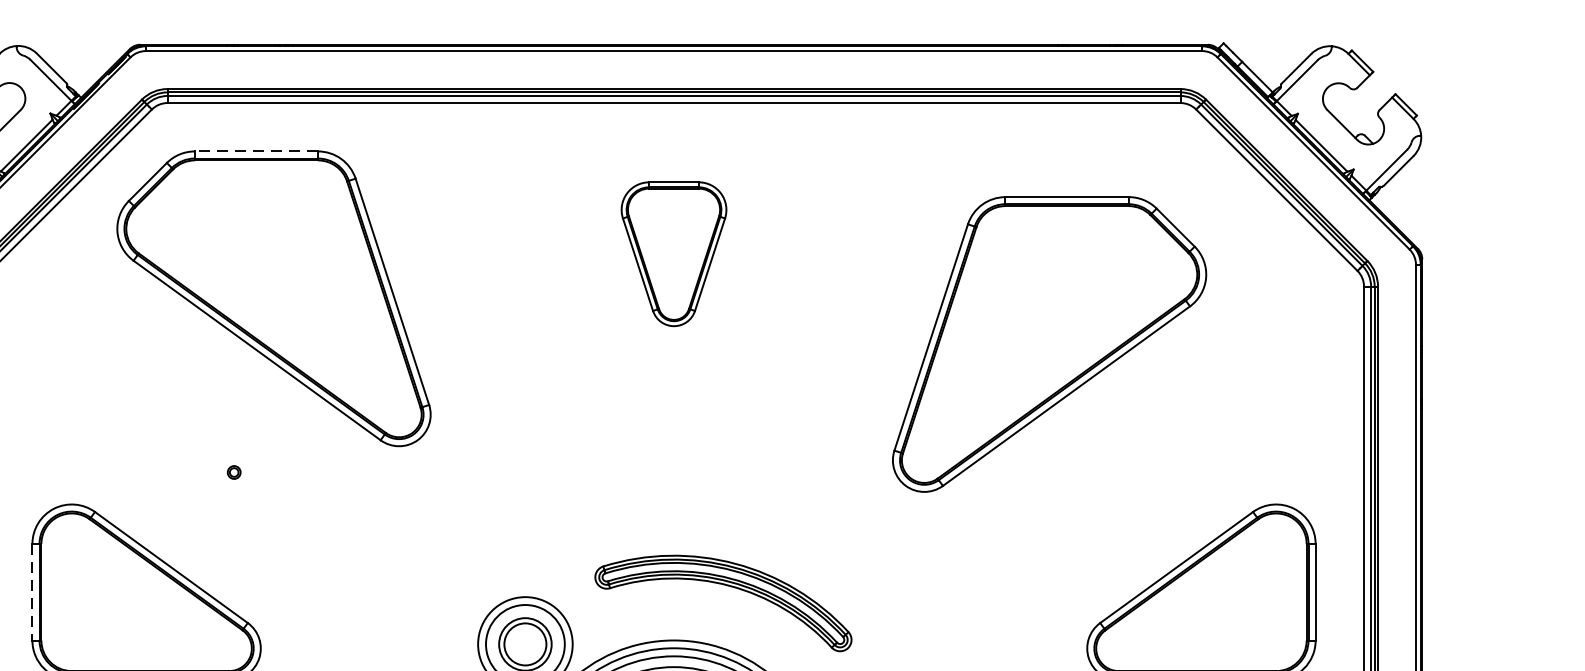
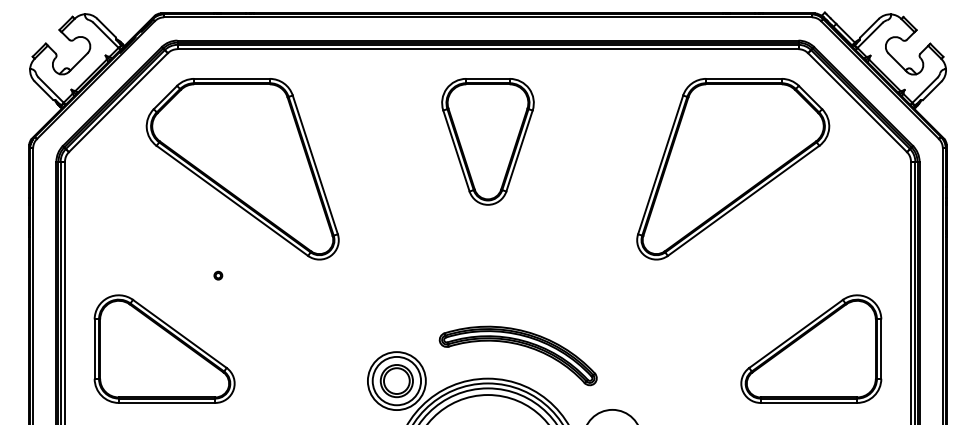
line: (257, 150) -> (232, 78), dashed -> solid
part: (673, 253) -> (487, 141), size x1.43
part: (1050, 344) -> (733, 169), moved
line: (32, 592) -> (94, 349), dashed -> solid

